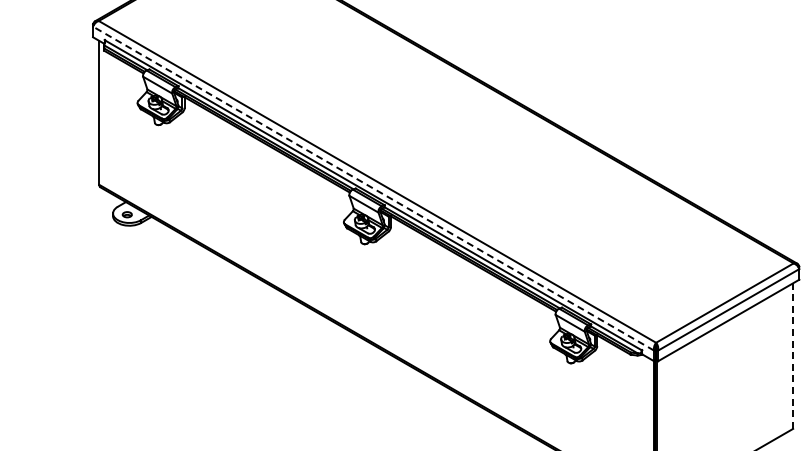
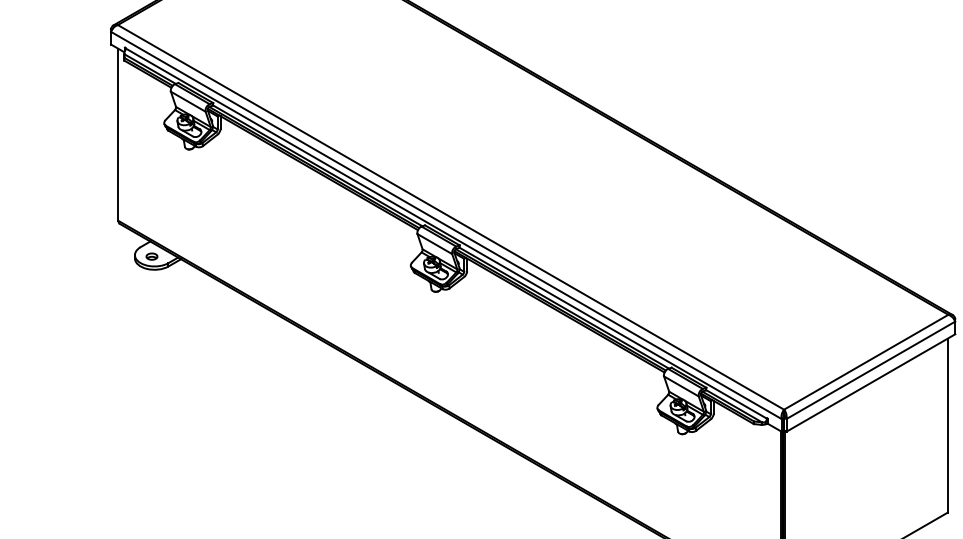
line: (373, 188) -> (446, 225), dashed -> solid
line: (793, 356) -> (948, 426), dashed -> solid

